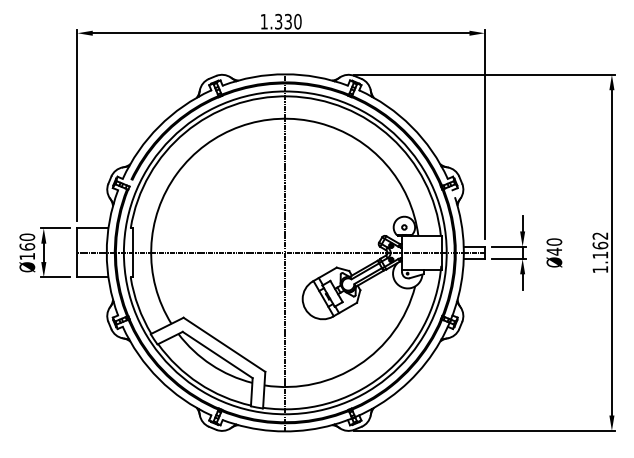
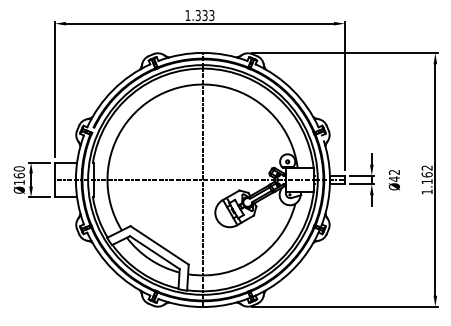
text: (297, 21) -> (211, 15), 1.330 -> 1.333
text: (554, 241) -> (394, 171), Ø40 -> Ø42

